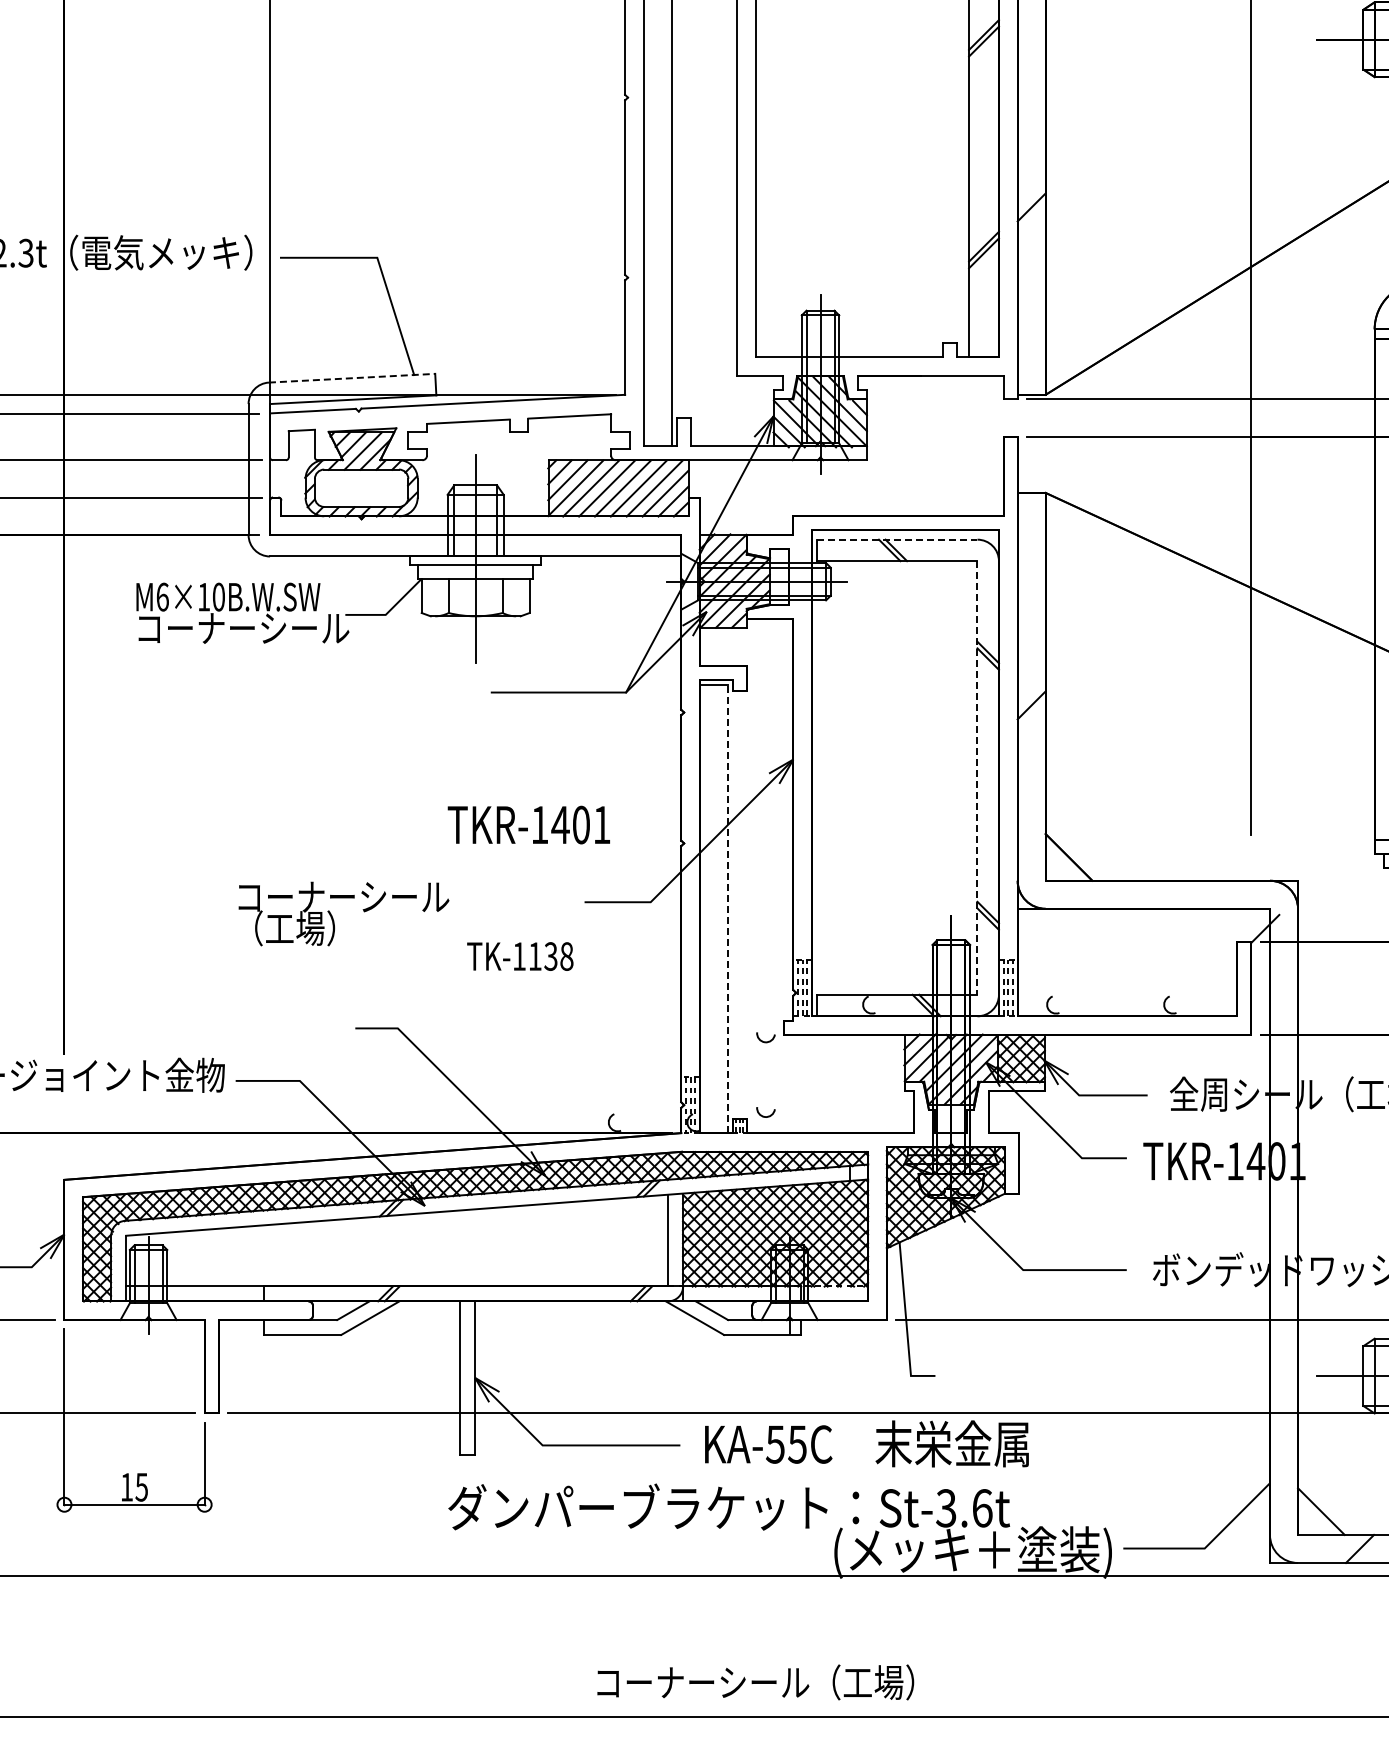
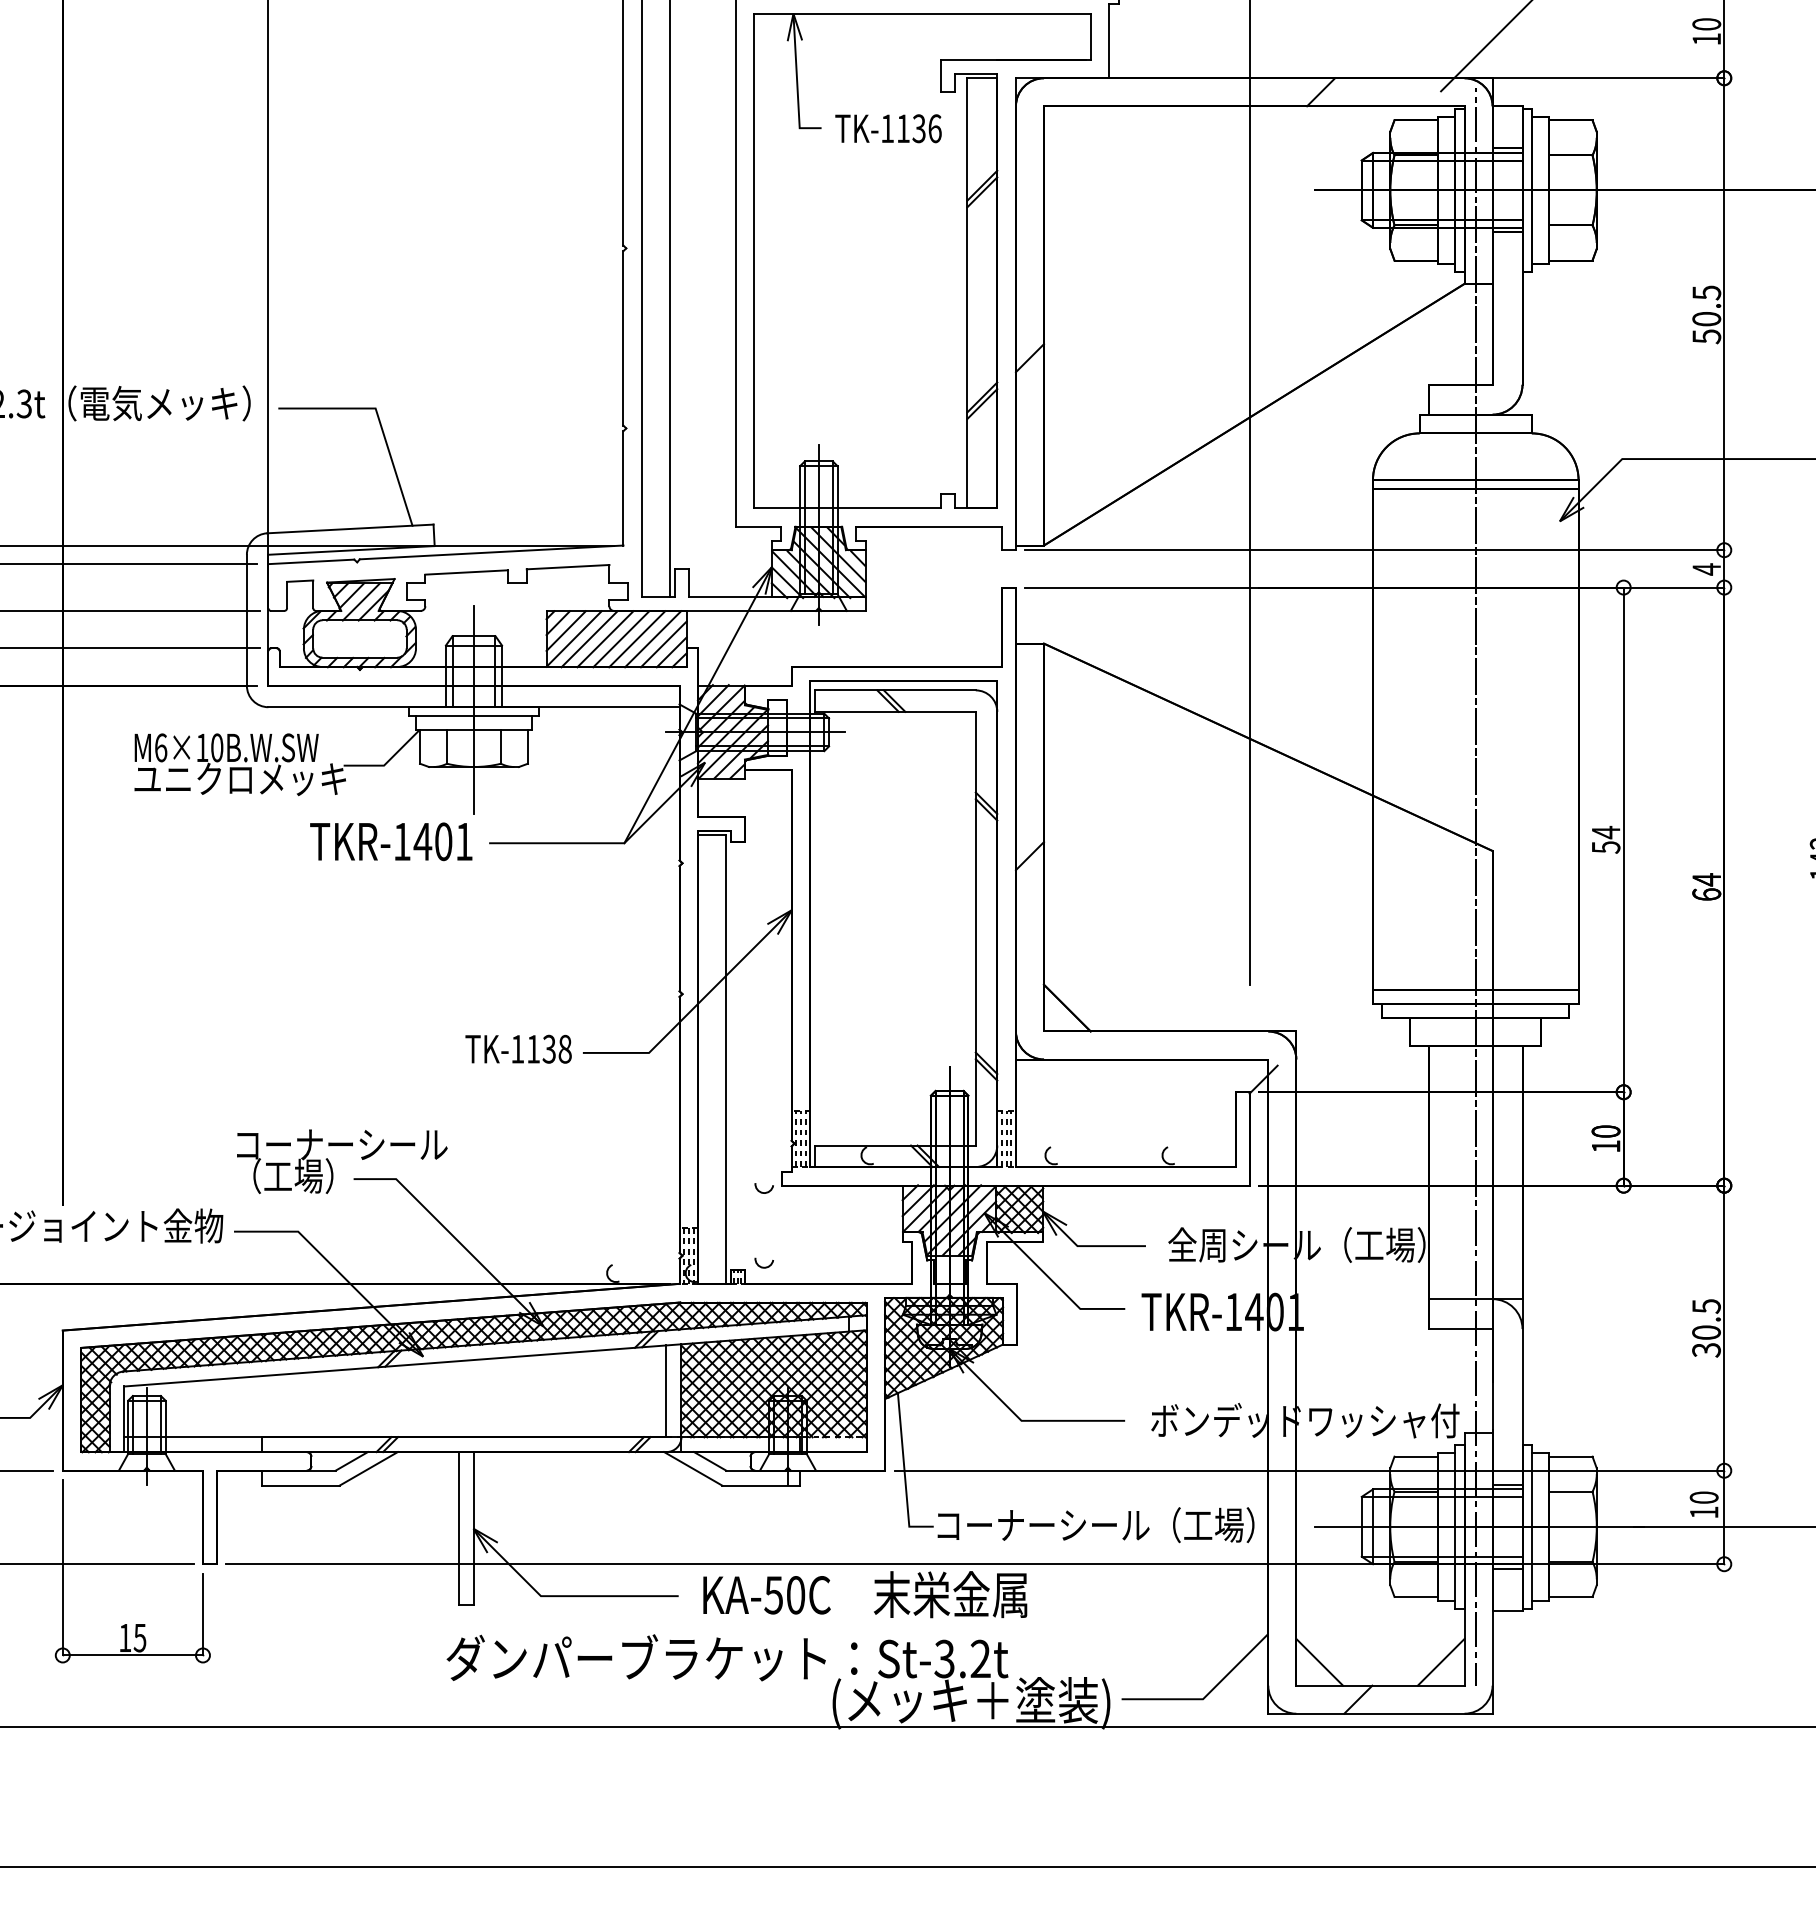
line: (352, 377) -> (350, 528), dashed -> solid
line: (897, 539) -> (895, 690), dashed -> solid
text: (242, 628) -> (240, 779), コーナーシール -> ユニクロメッキ
line: (977, 777) -> (975, 928), dashed -> solid
text: (529, 824) -> (391, 841), moved
line: (728, 908) -> (726, 1059), dashed -> solid
text: (344, 913) -> (342, 1161), moved
text: (520, 955) -> (518, 1048), moved
text: (797, 1444) -> (795, 1595), KA-55C -> KA-50C
text: (982, 1507) -> (980, 1658), St-3.6t -> St-3.2t
text: (755, 1682) -> (1095, 1525), moved

